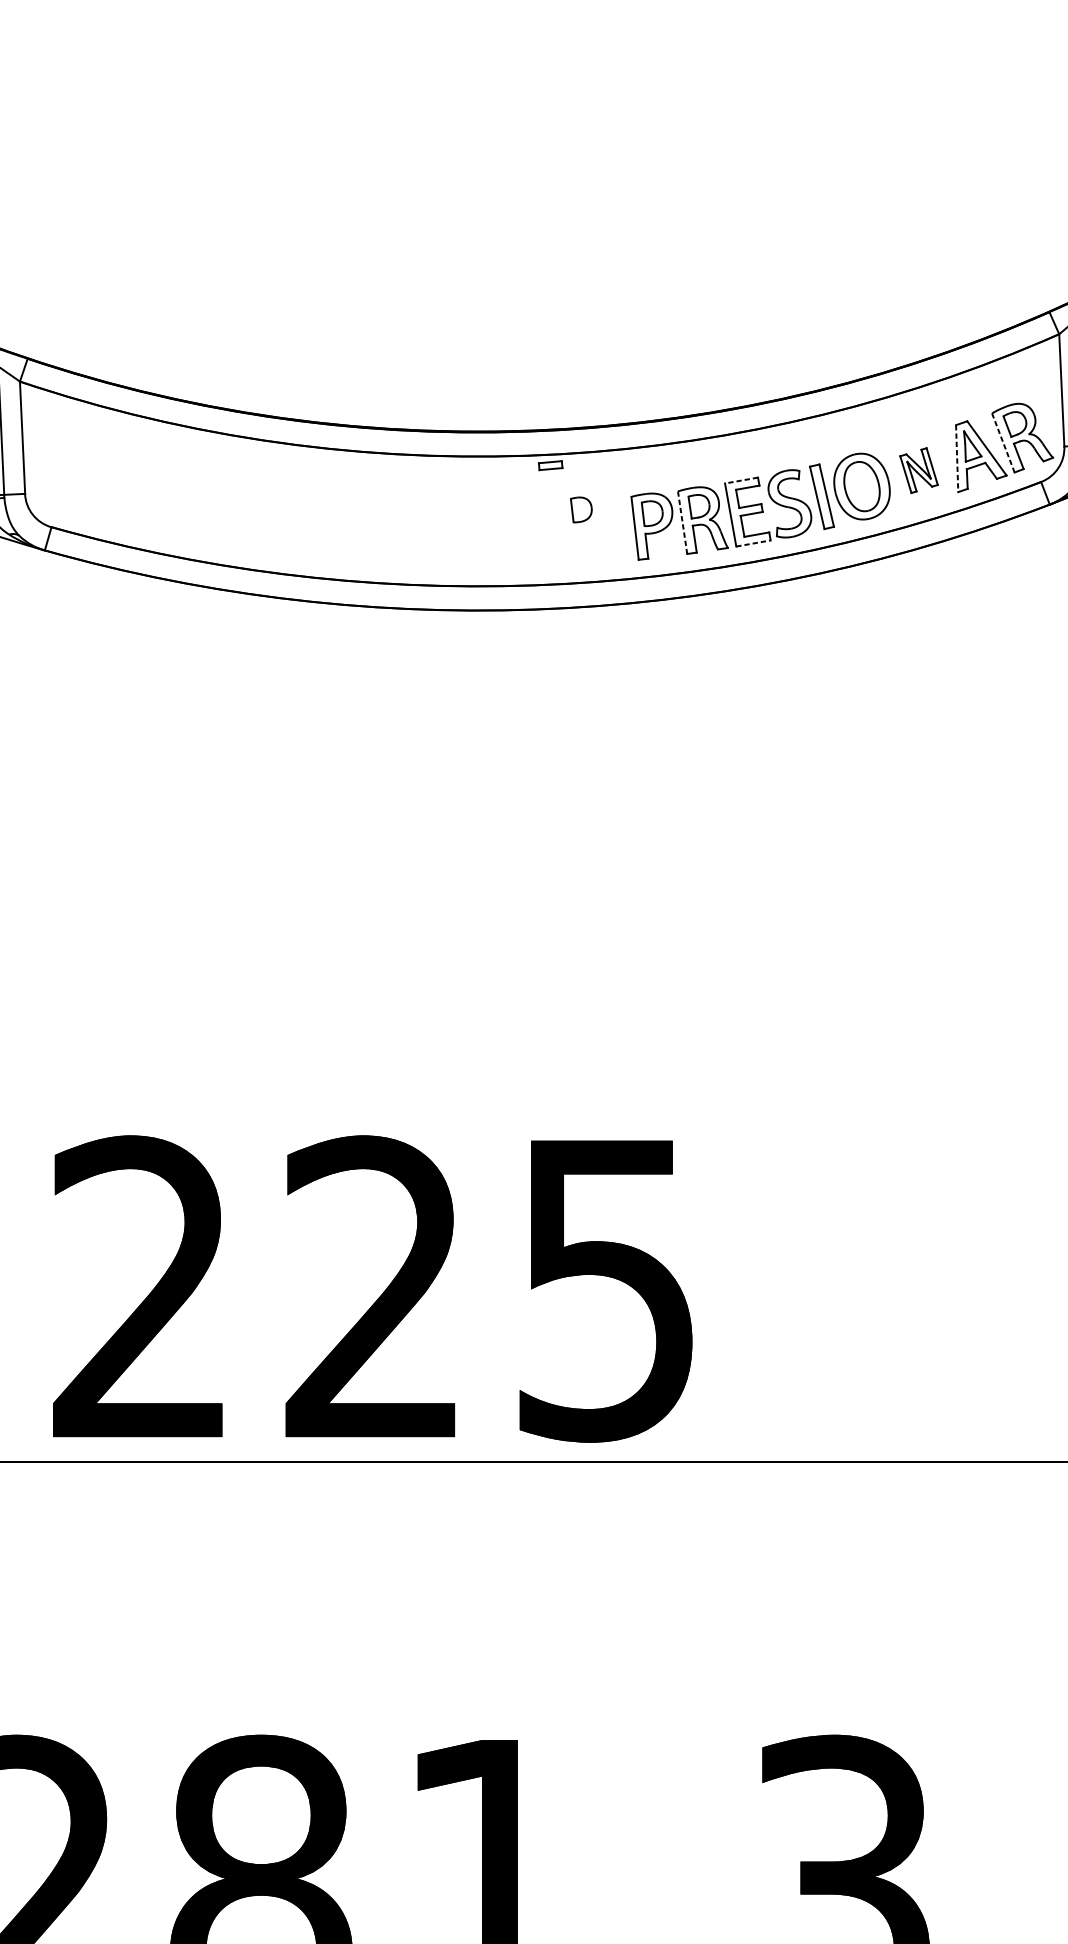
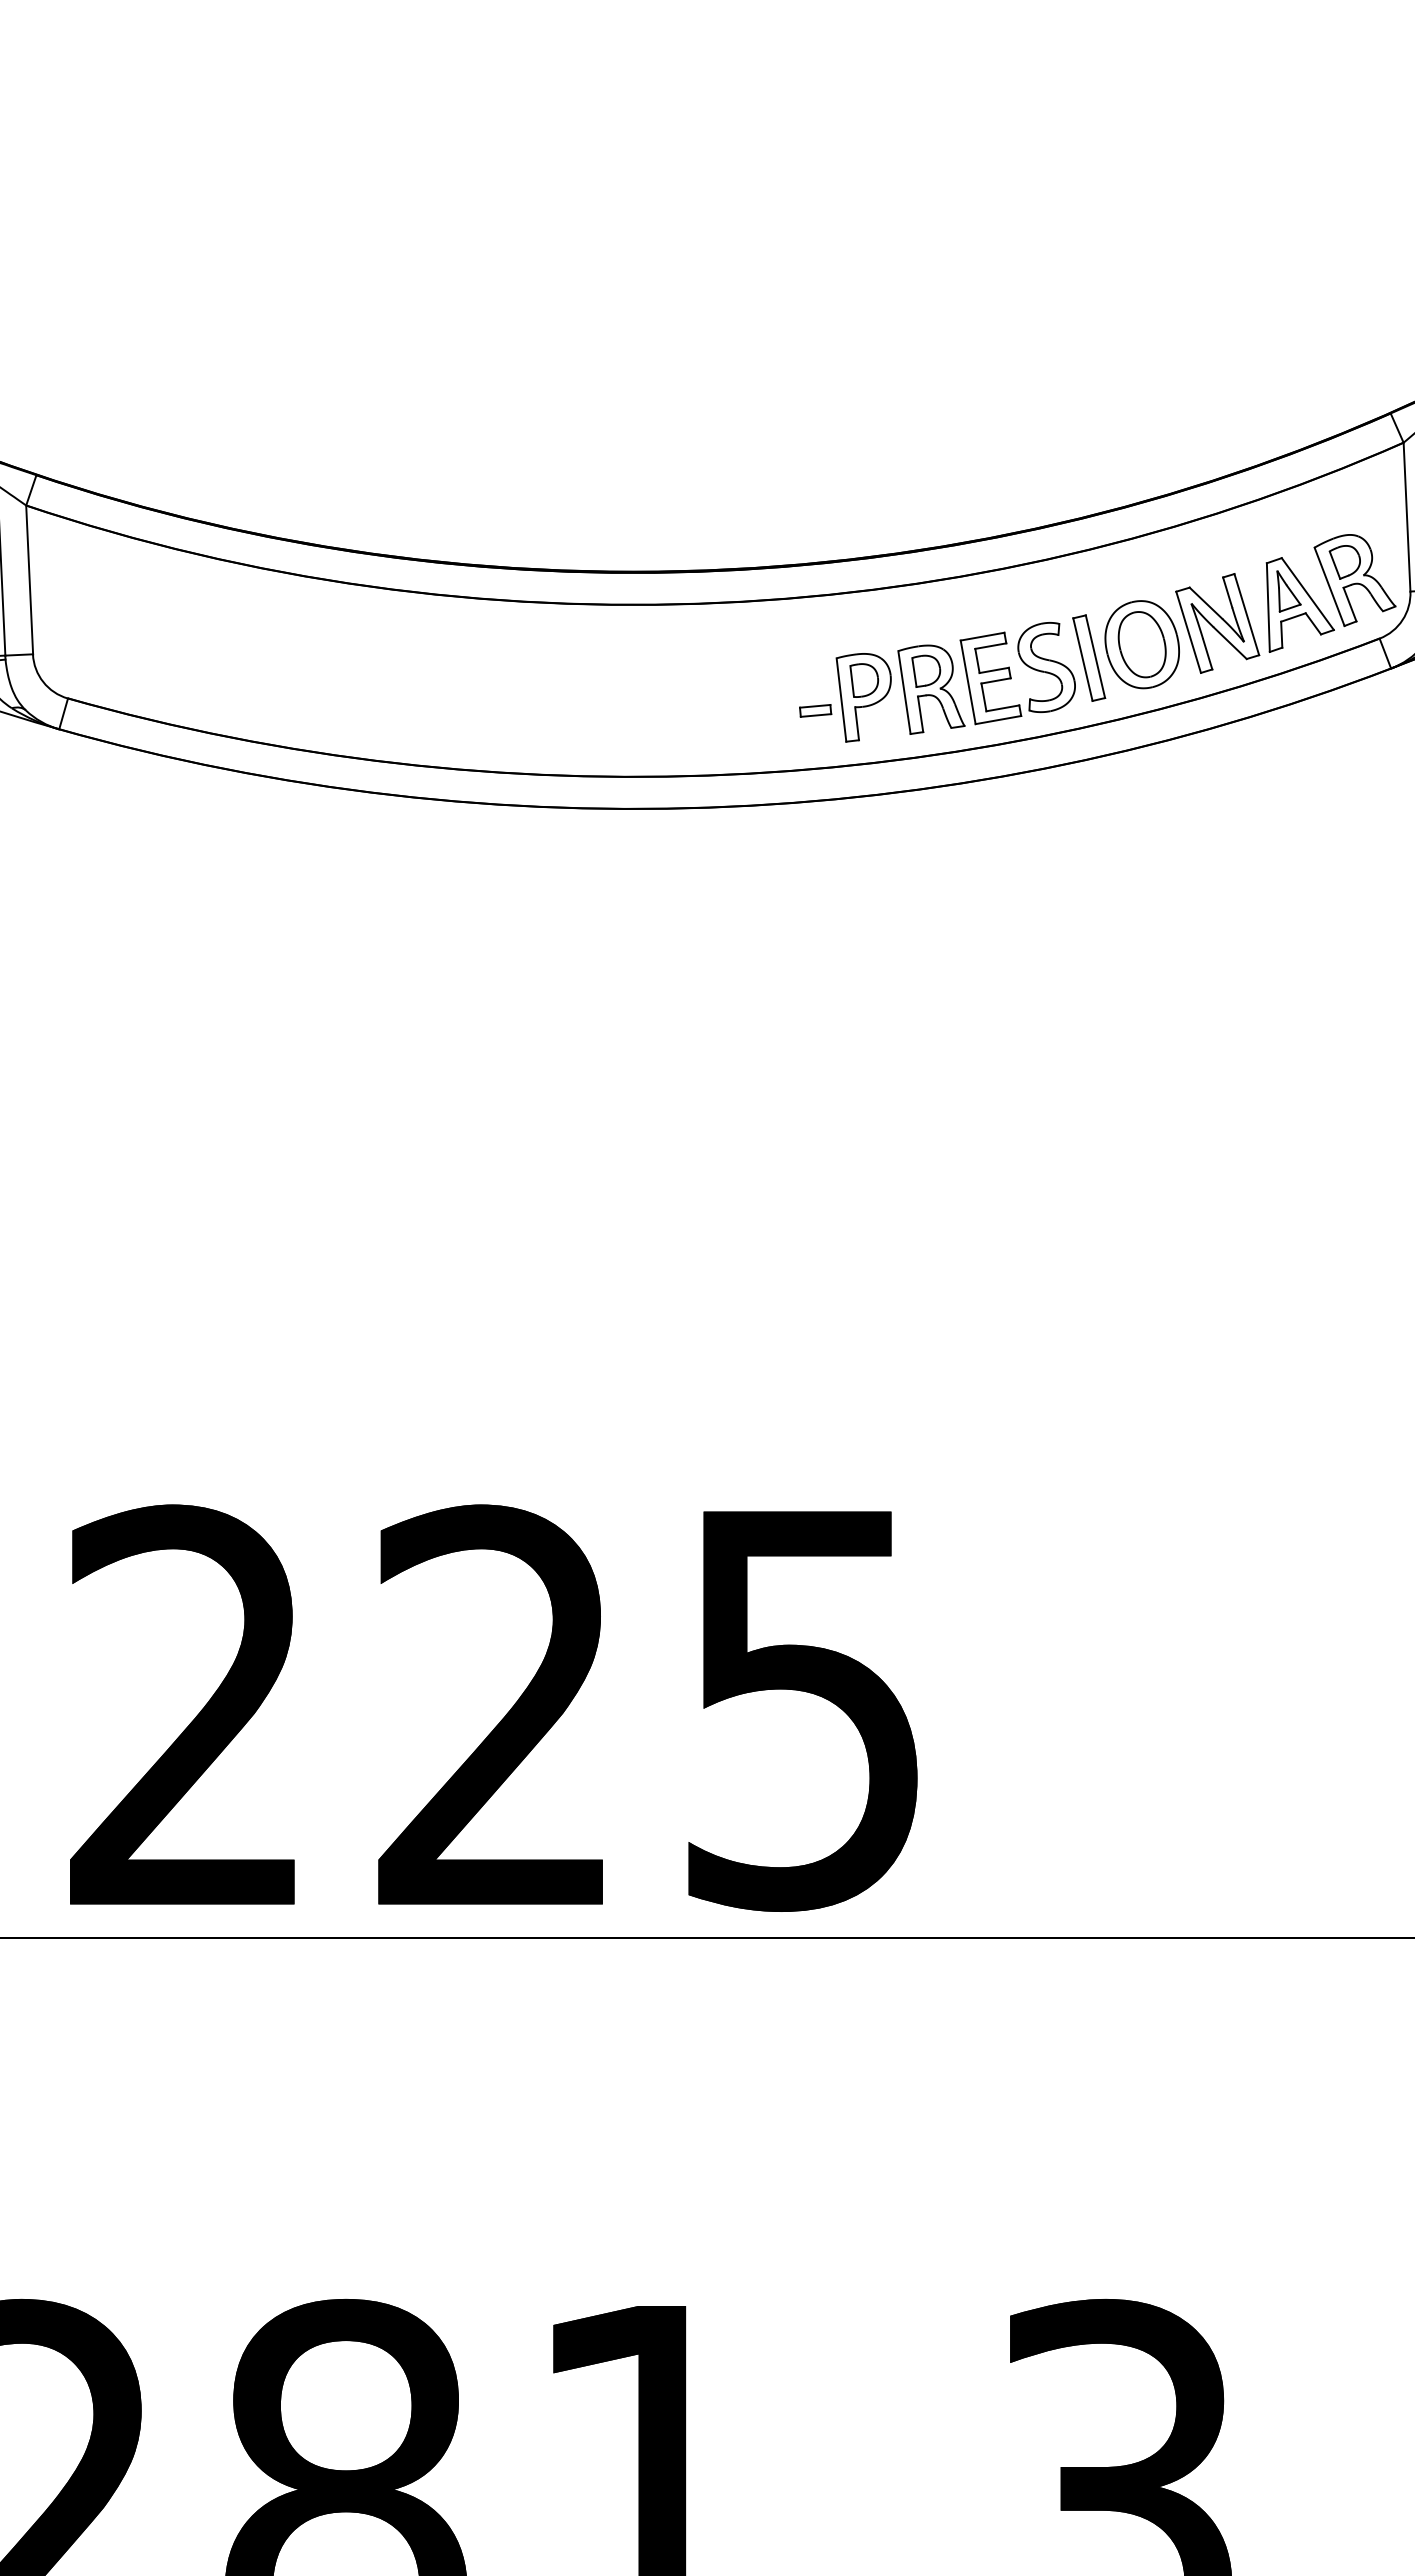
line: (1003, 442) -> (1329, 586), dashed -> solid
line: (957, 459) -> (1268, 608), dashed -> solid
part: (550, 465) -> (815, 710), moved
part: (918, 470) -> (1217, 623), size x1.67
line: (741, 480) -> (982, 636), dashed -> solid
part: (580, 509) -> (769, 675), removed
line: (682, 522) -> (904, 692), dashed -> solid
line: (753, 543) -> (998, 719), dashed -> solid

